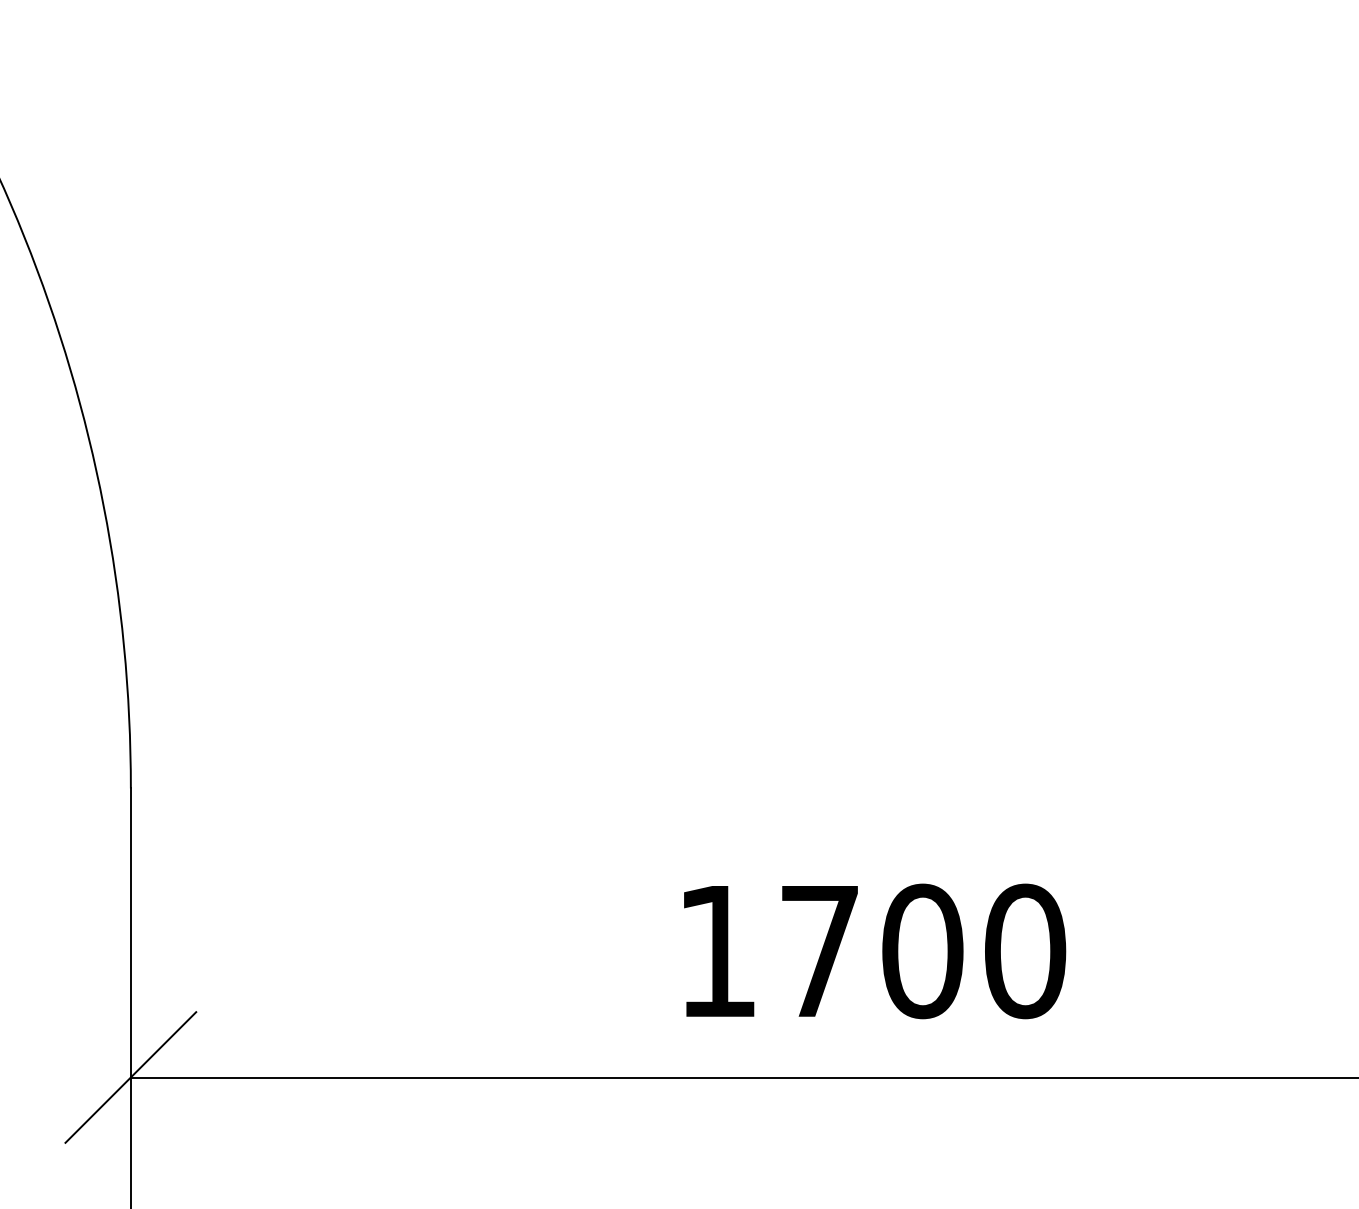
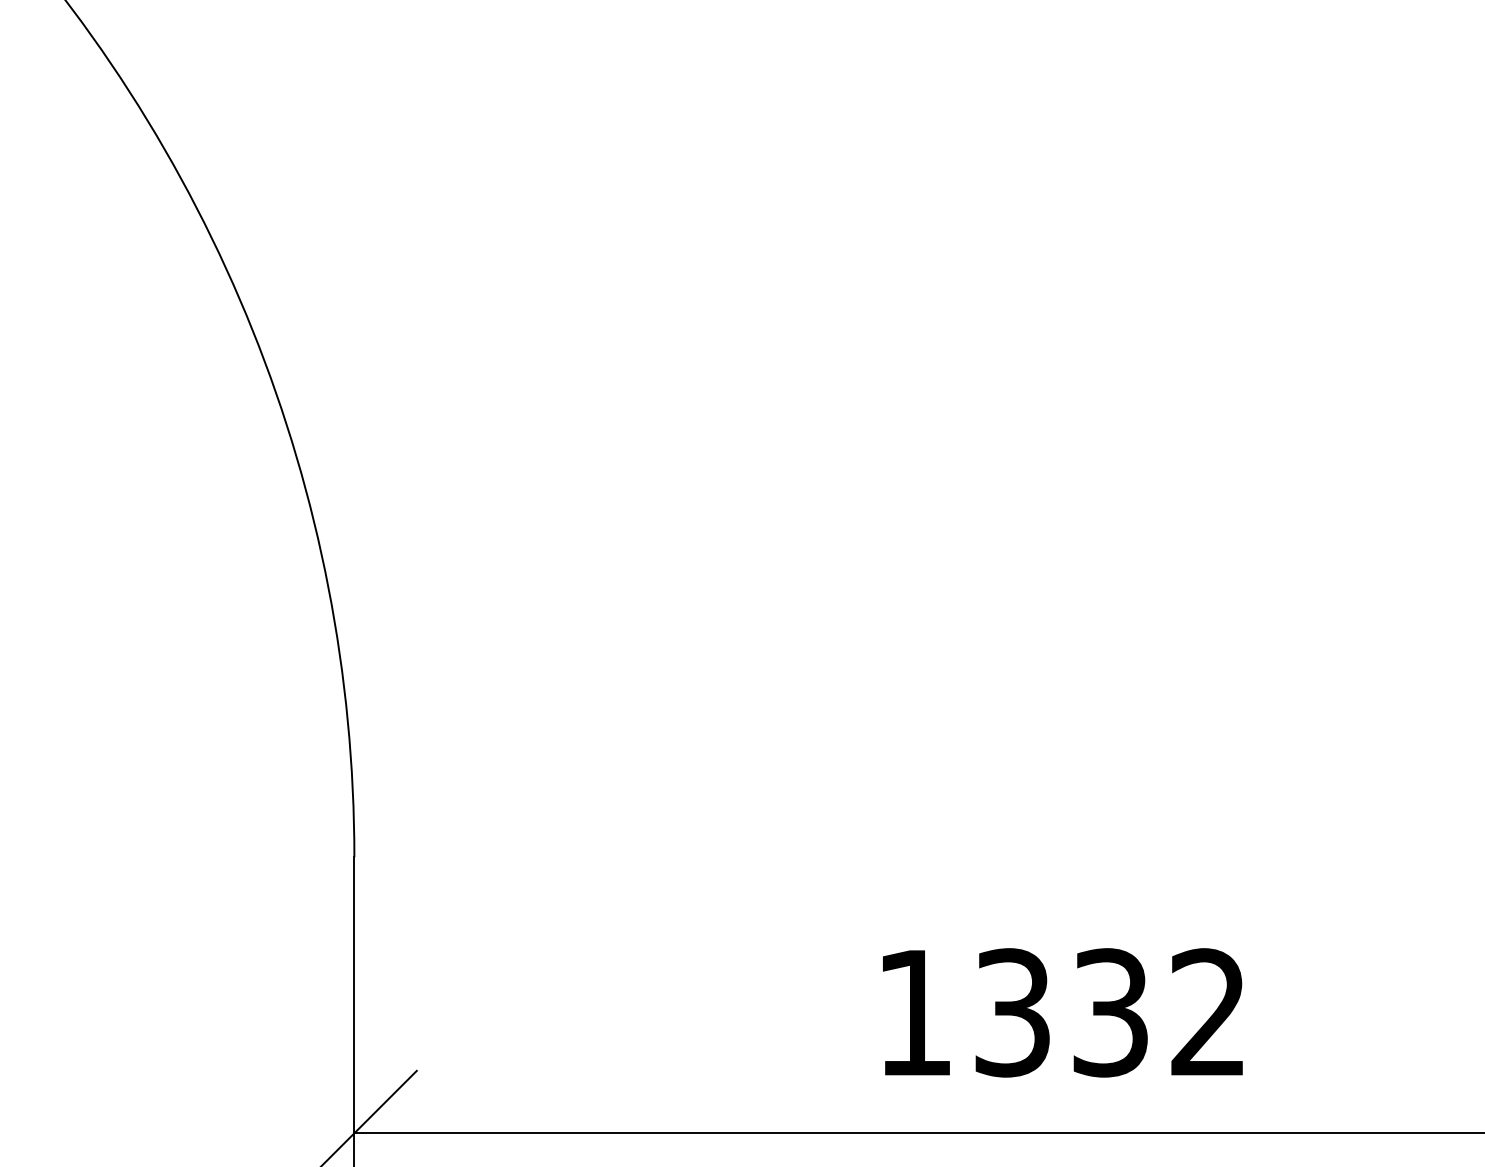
text: (923, 951) -> (1111, 1012), 1700 -> 1332

